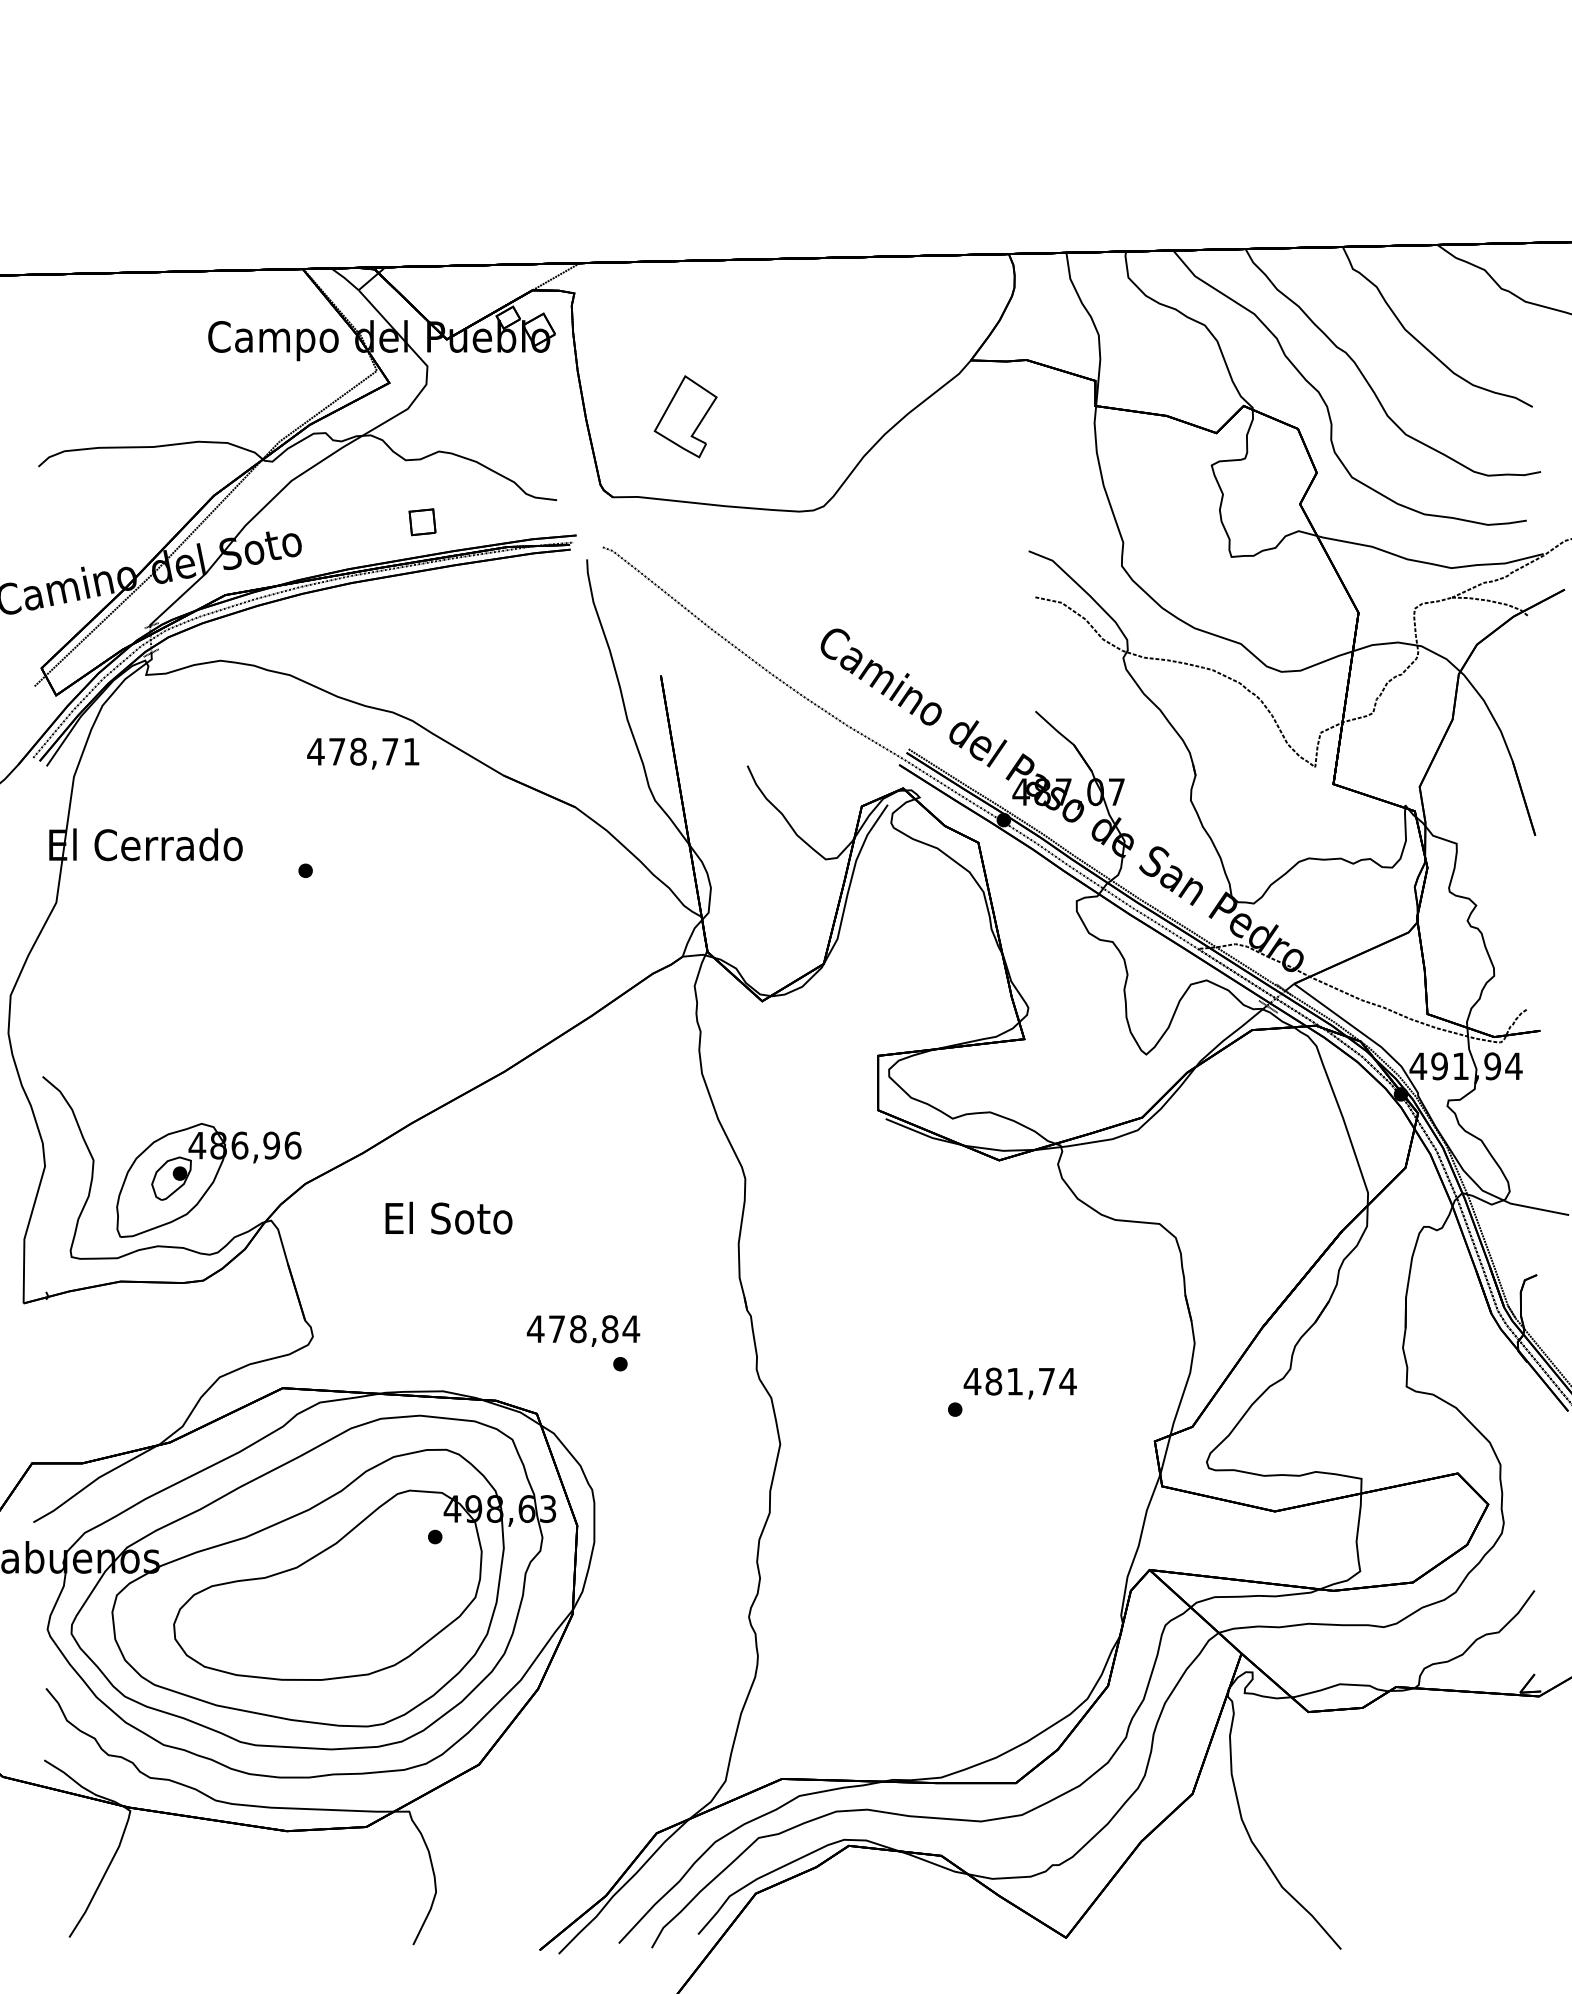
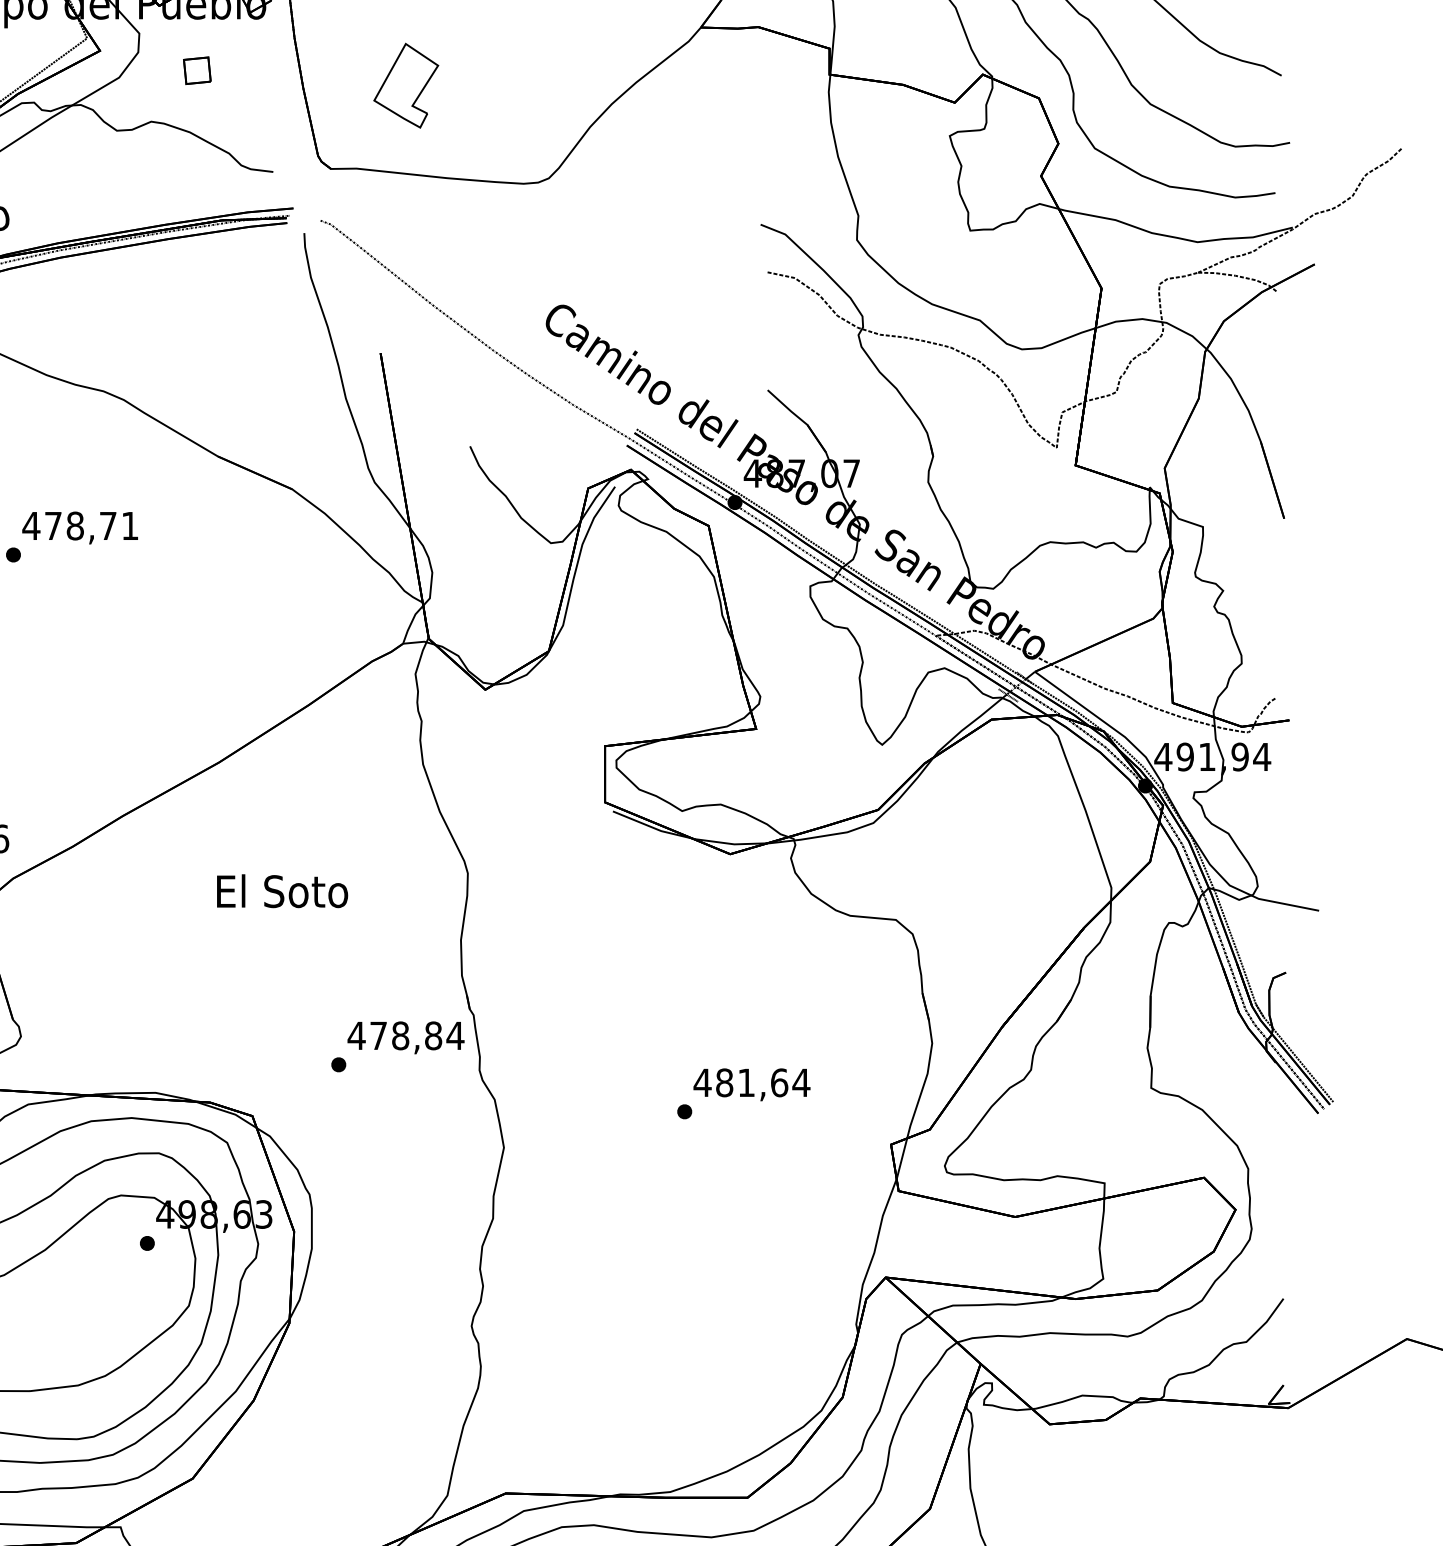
part: (422, 522) -> (197, 71), moved
text: (363, 753) -> (80, 527), moved
text: (448, 1217) -> (282, 890), moved
text: (583, 1330) -> (406, 1037), moved
text: (1046, 1381) -> (779, 1082), 481,74 -> 481,64

